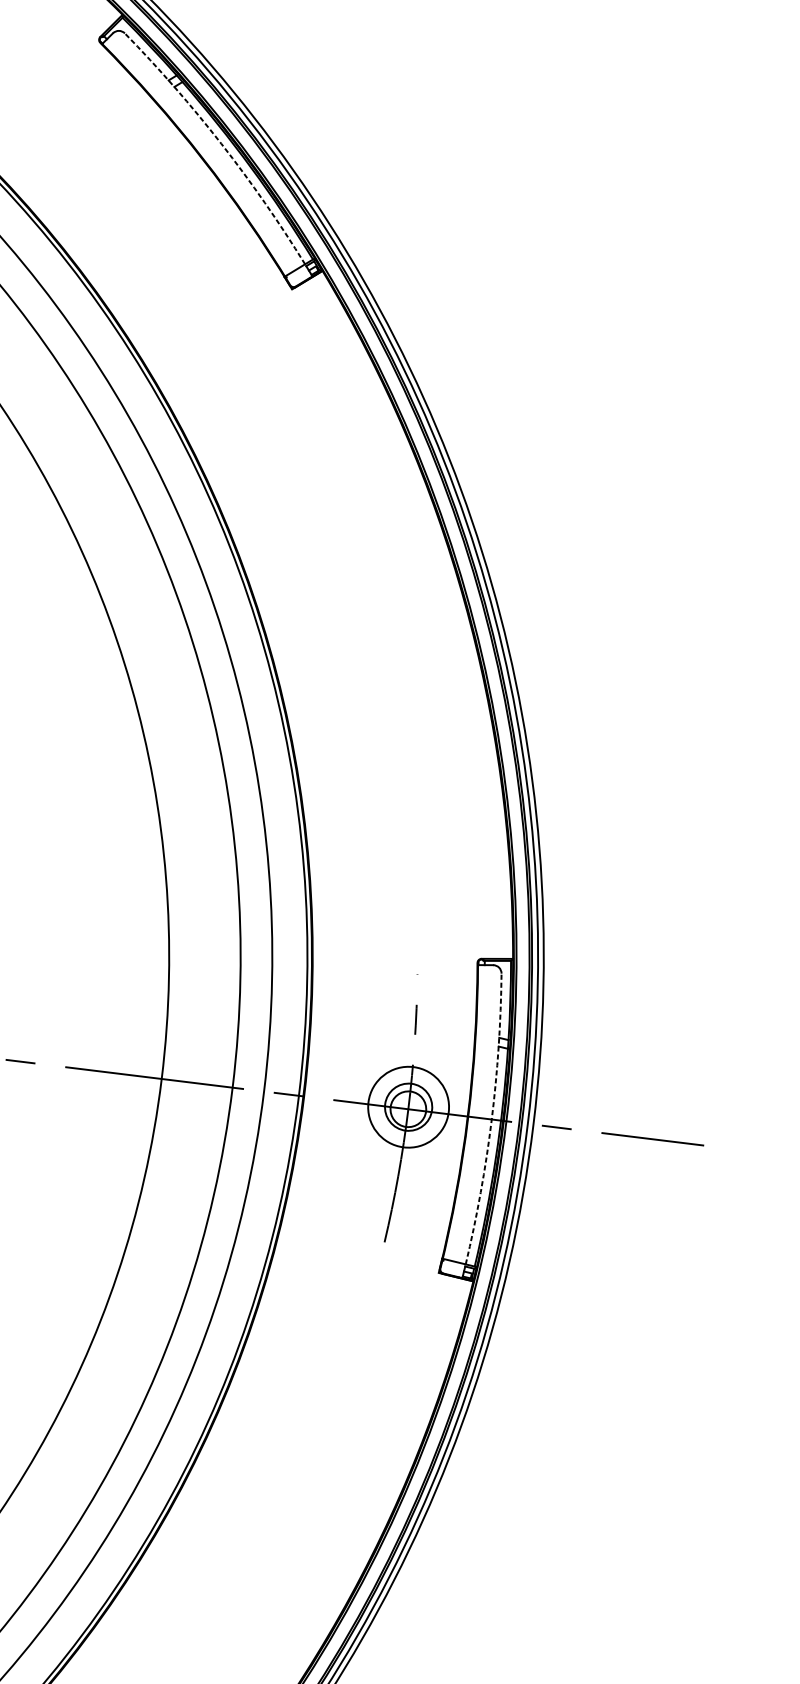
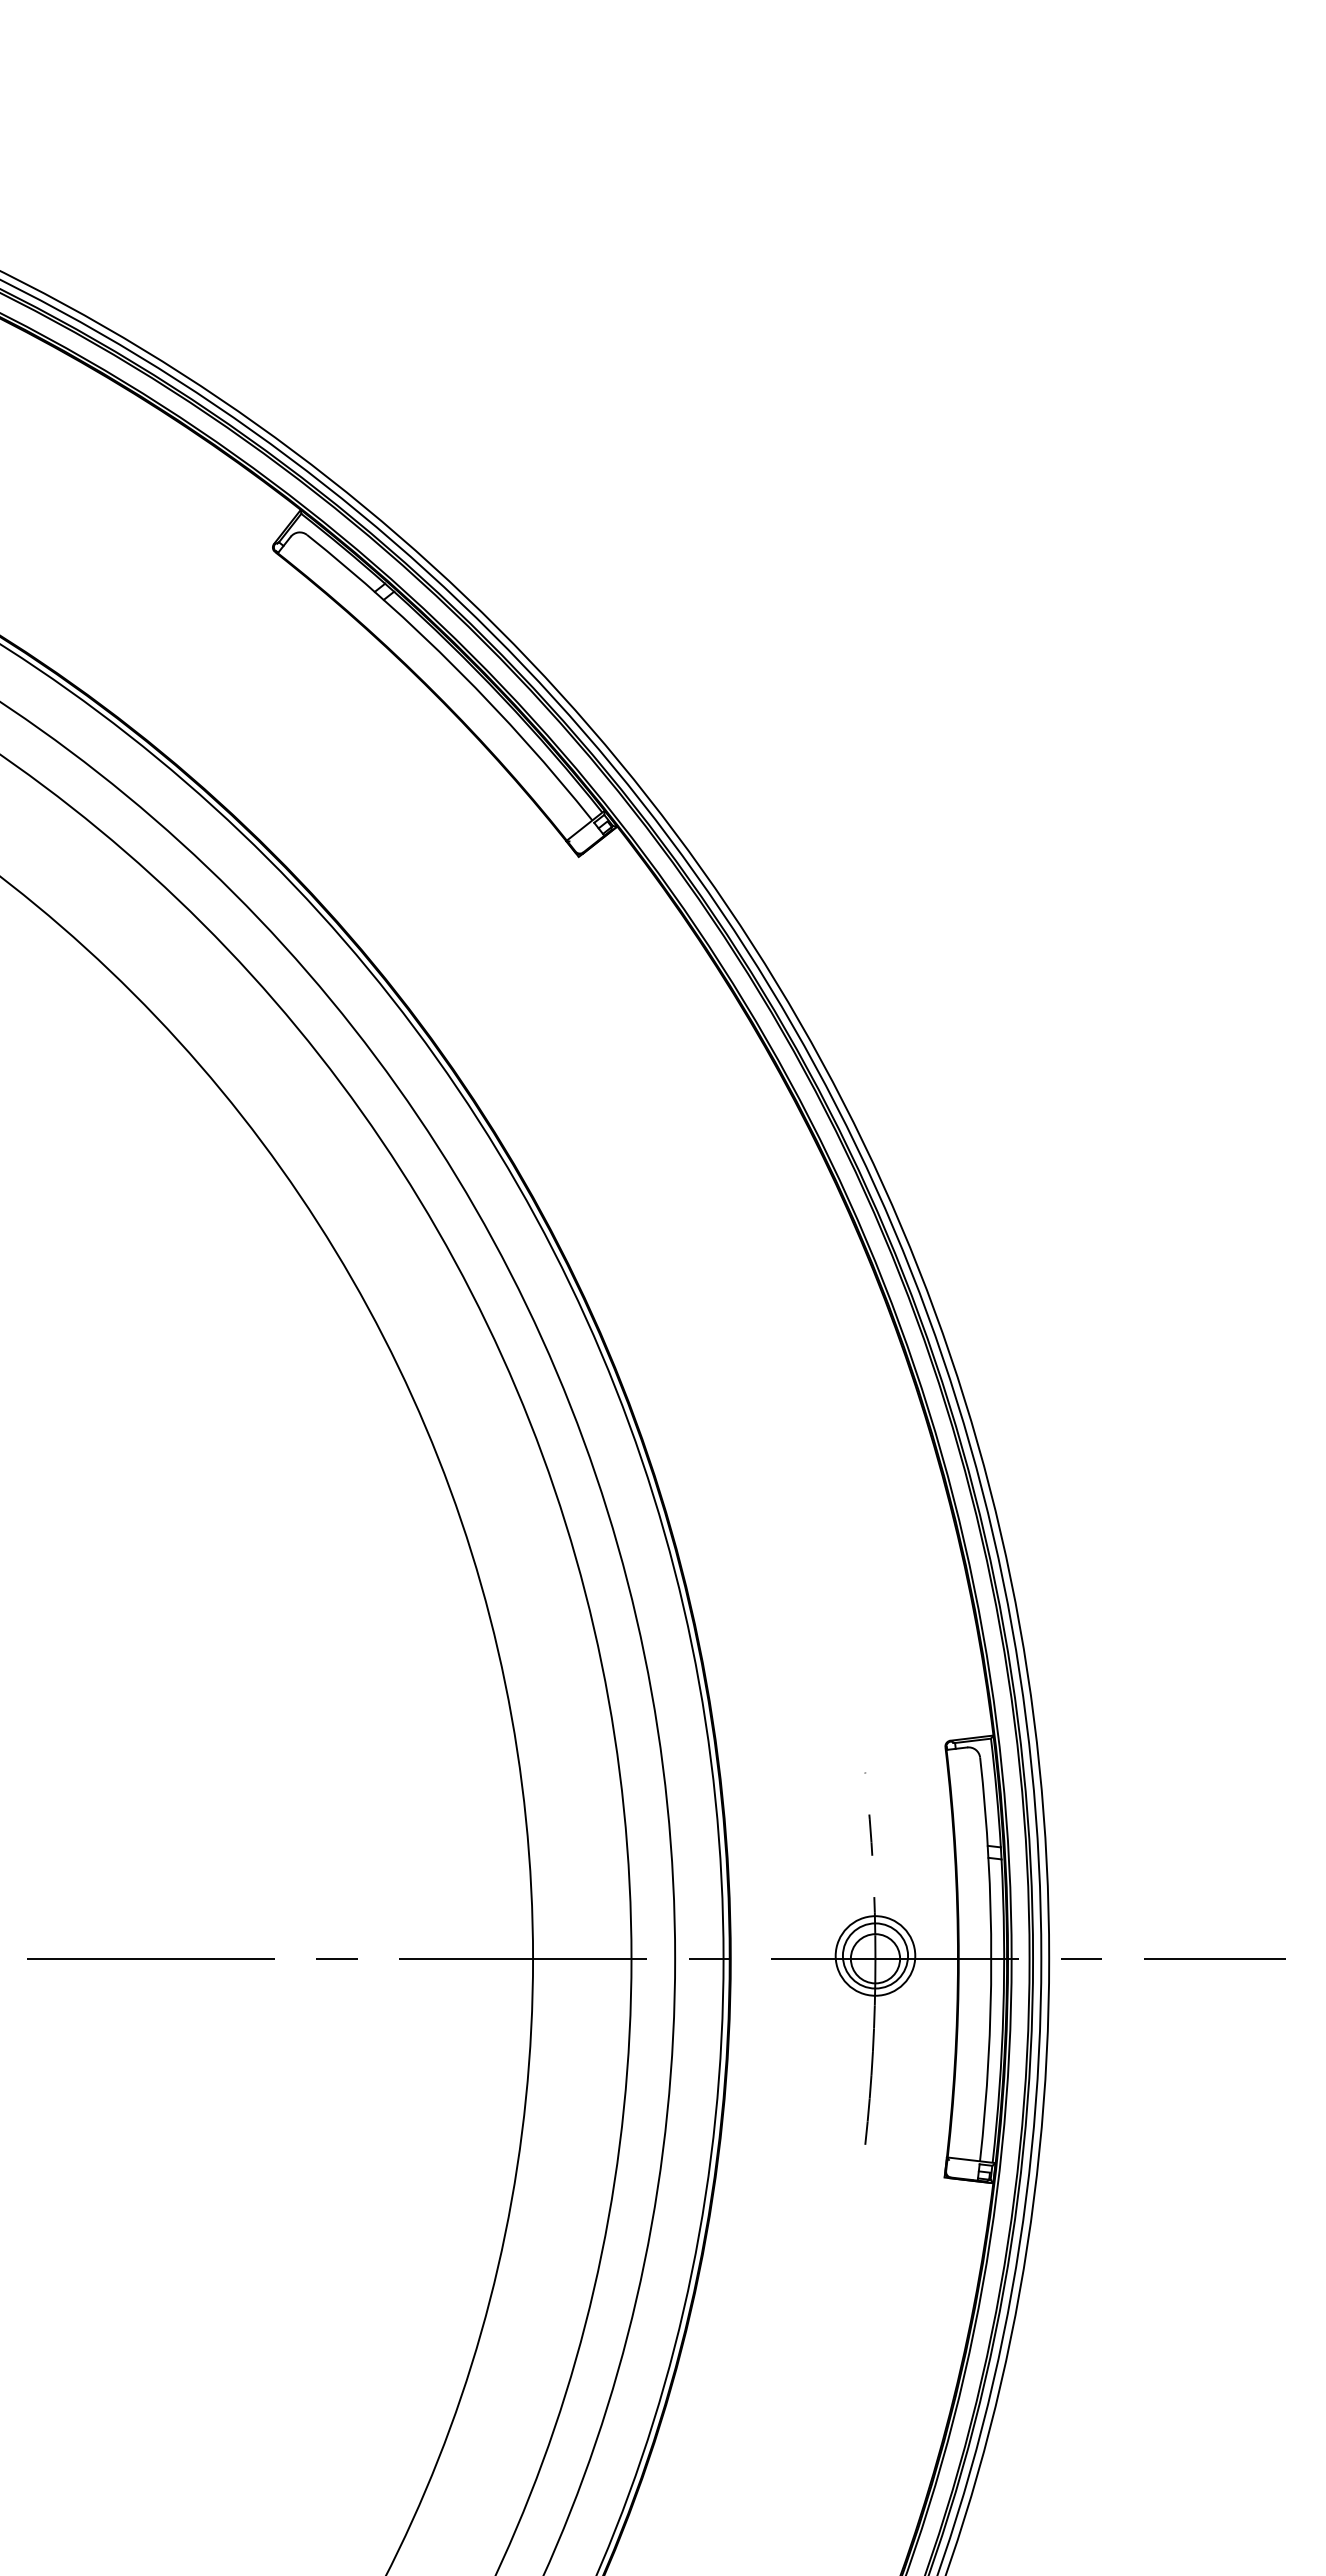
arc: (221, 143) -> (457, 669), dashed -> solid
circle: (408, 1106) -> (875, 1955), size x0.71
arc: (491, 1120) -> (991, 1959), dashed -> solid

